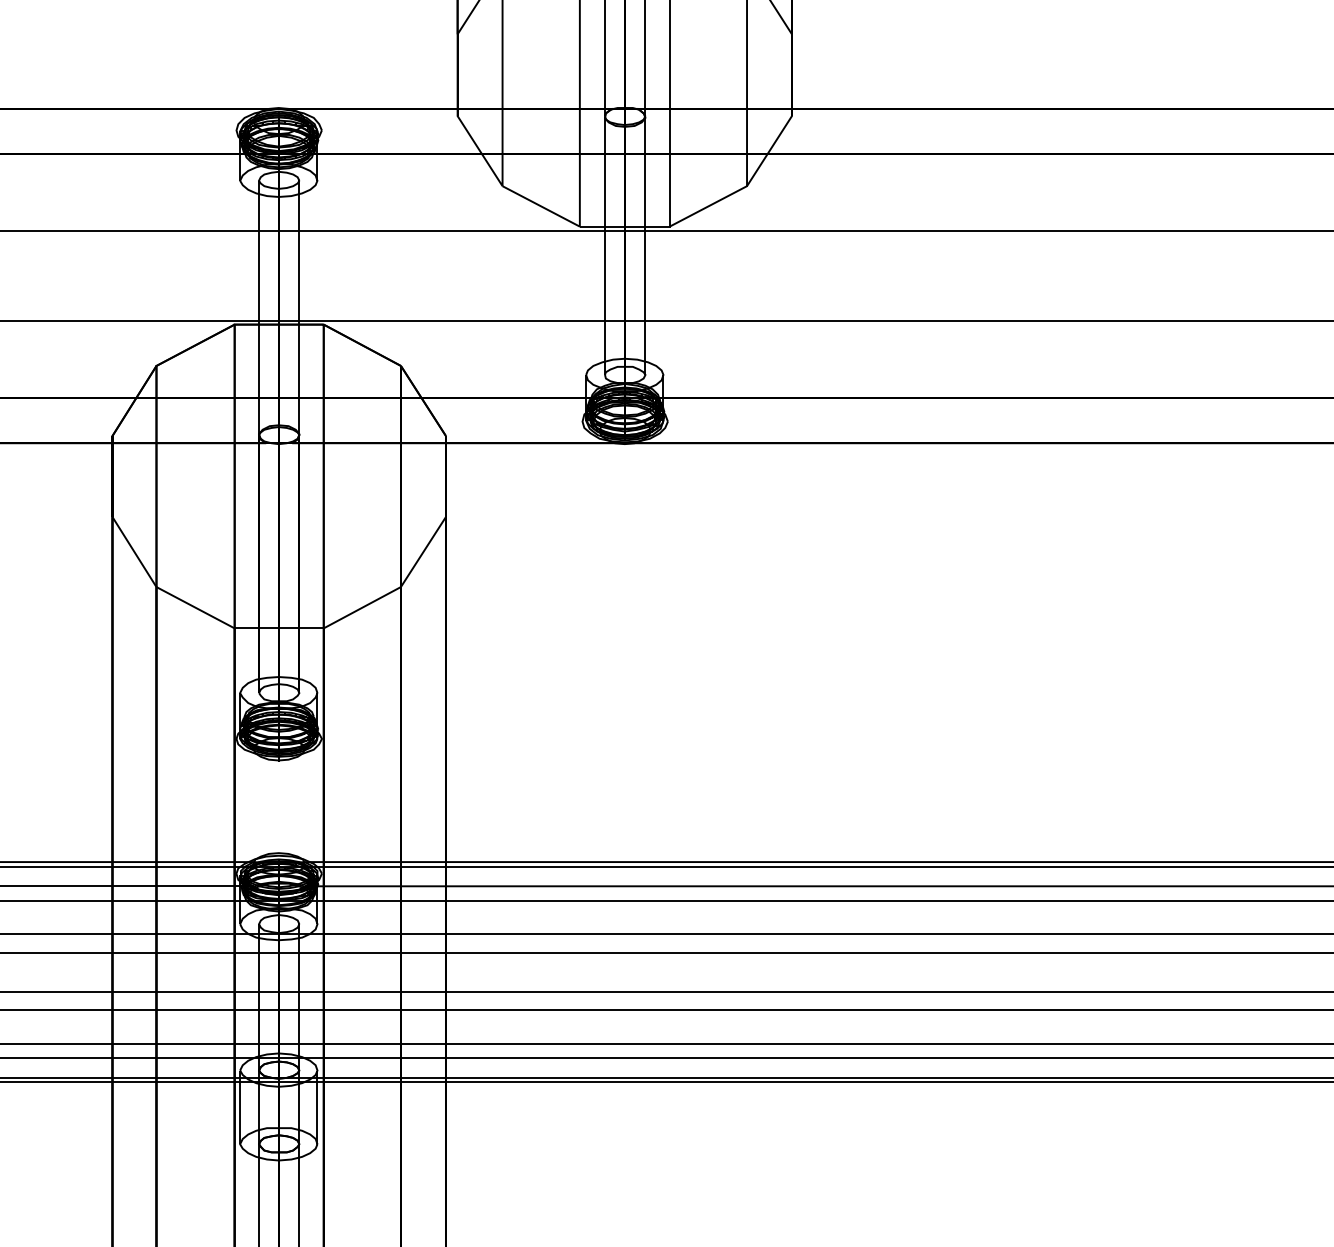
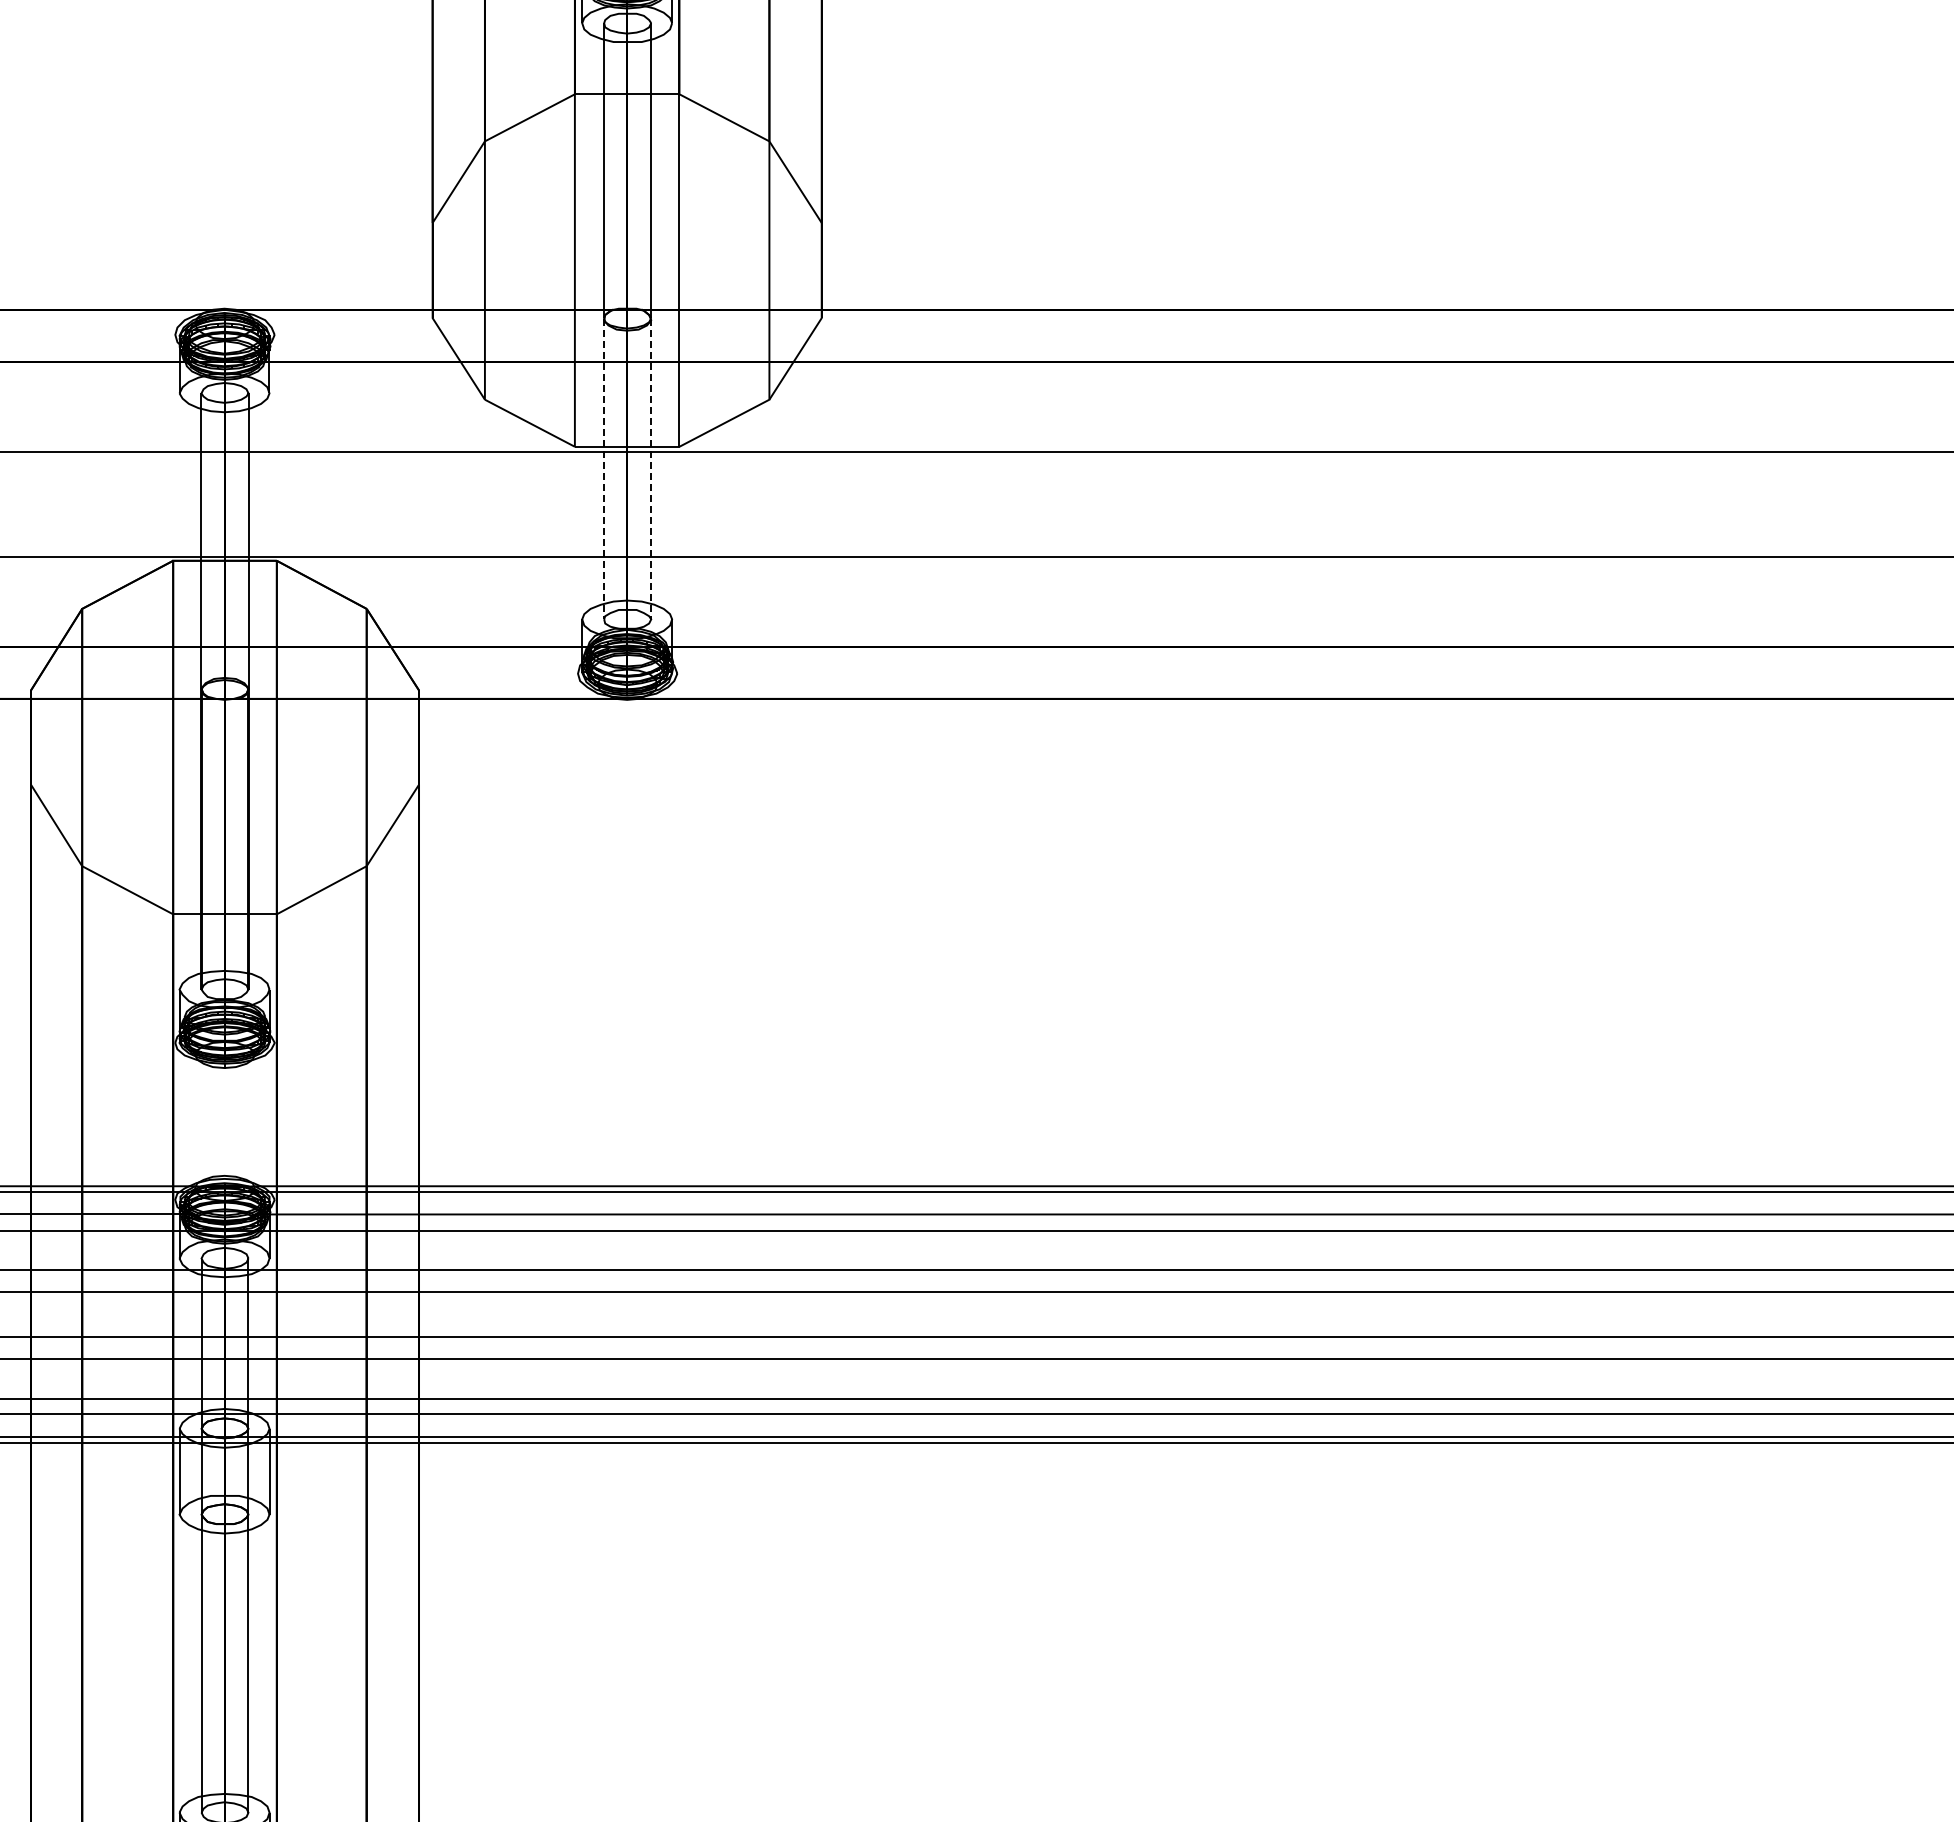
line: (605, 246) -> (604, 469), solid -> dashed
line: (645, 246) -> (651, 469), solid -> dashed

